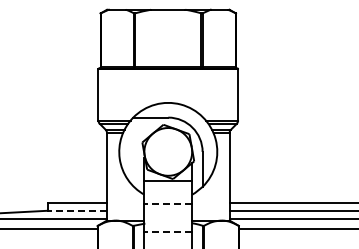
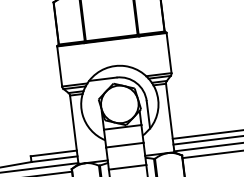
line: (168, 203) -> (124, 144), dashed -> solid
line: (77, 210) -> (54, 159), dashed -> solid
line: (168, 232) -> (127, 167), dashed -> solid

